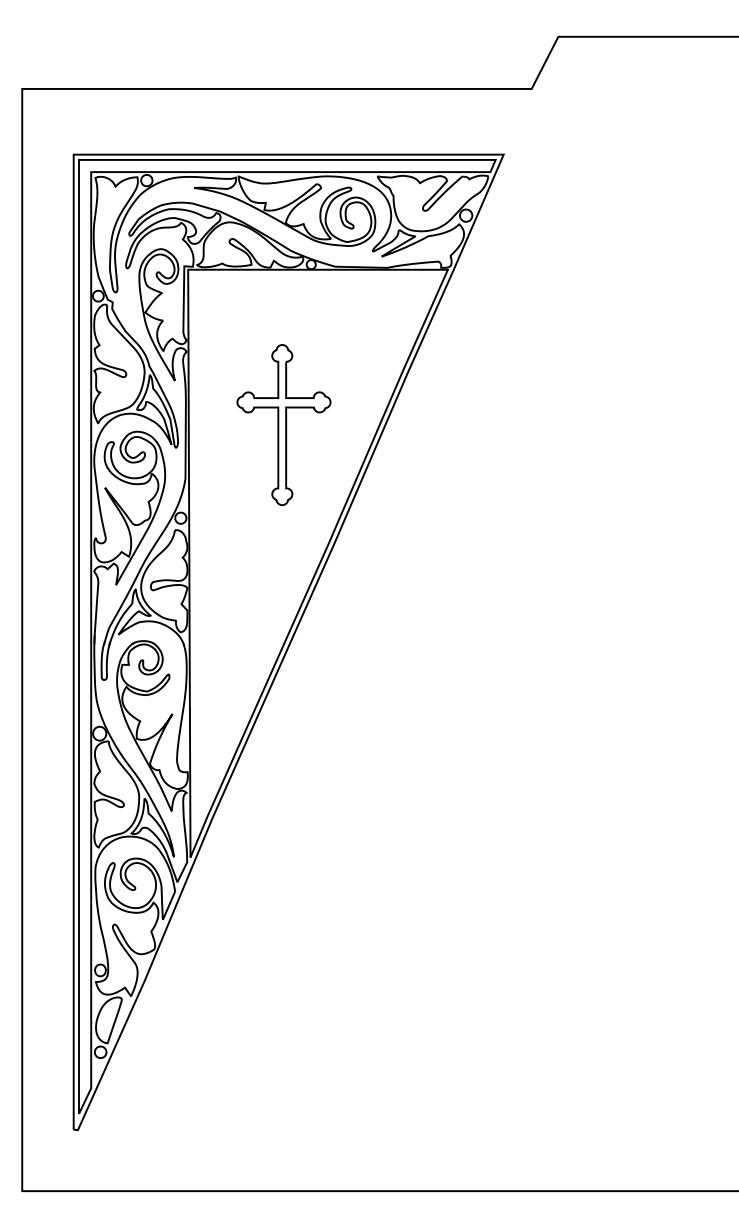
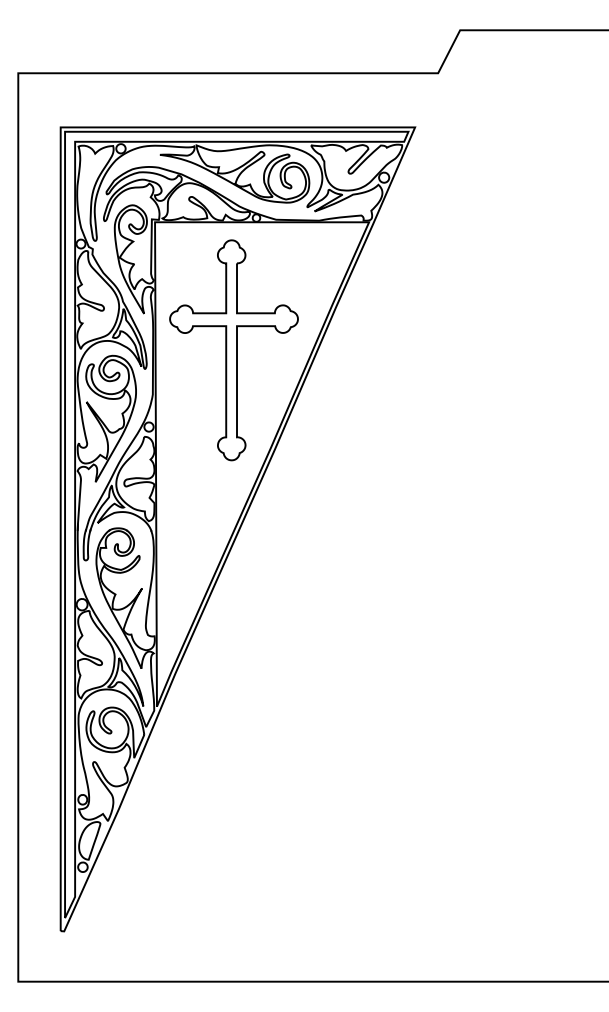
part: (283, 424) -> (233, 349), size x1.67

